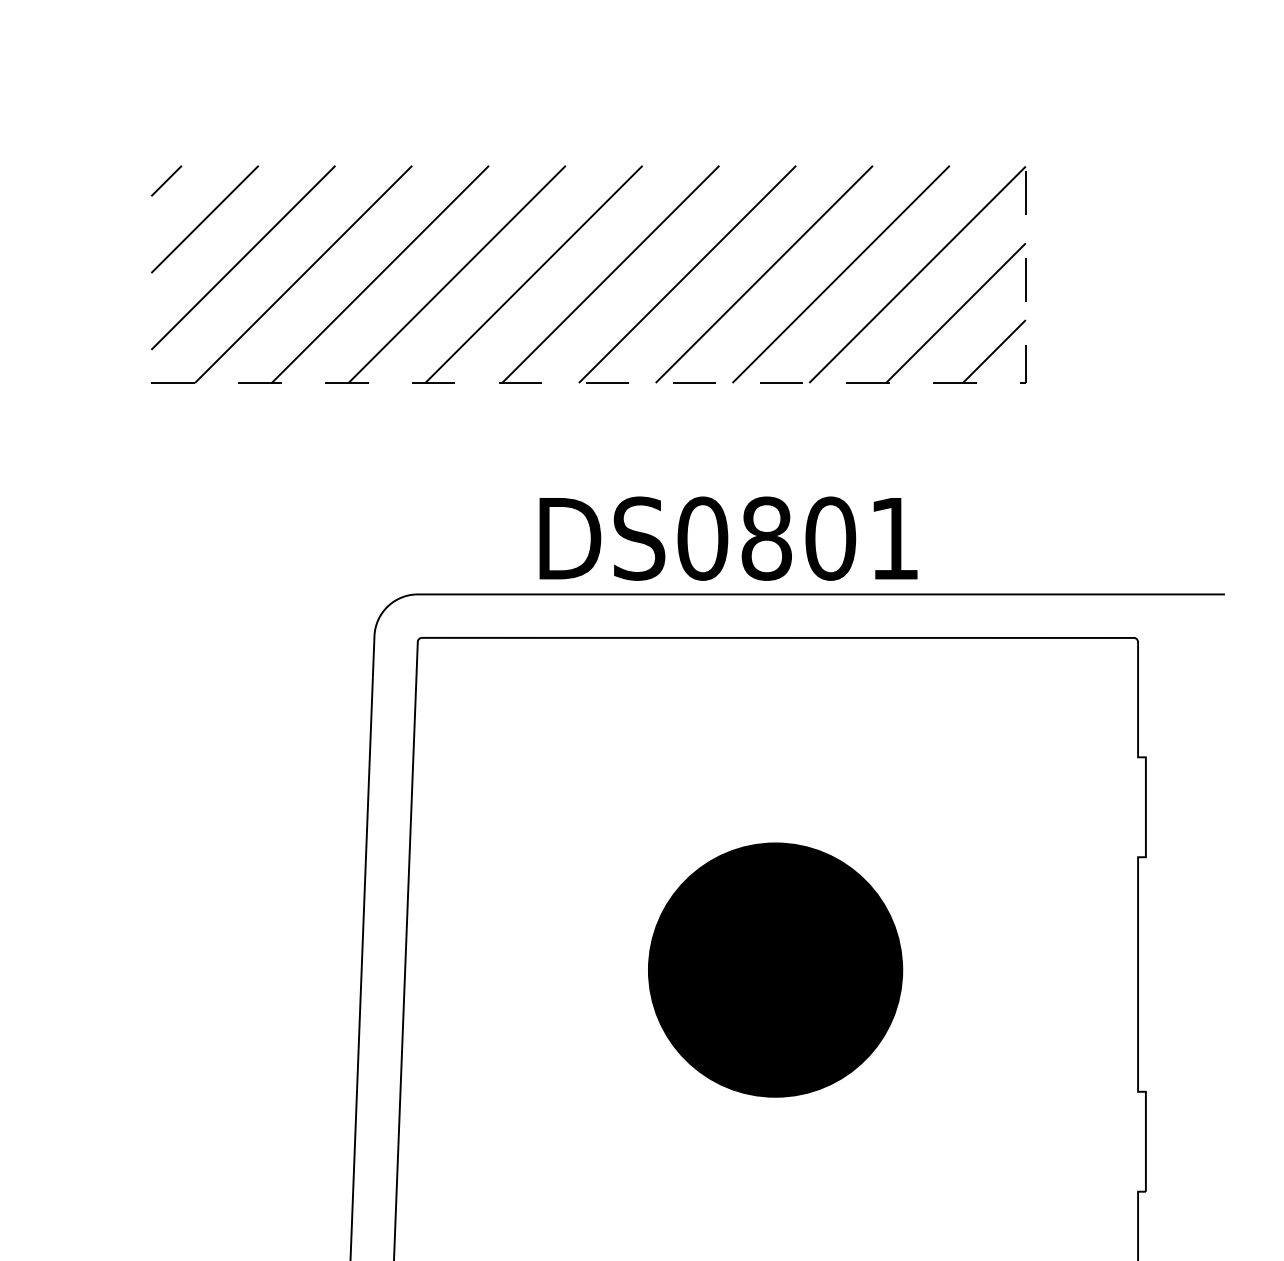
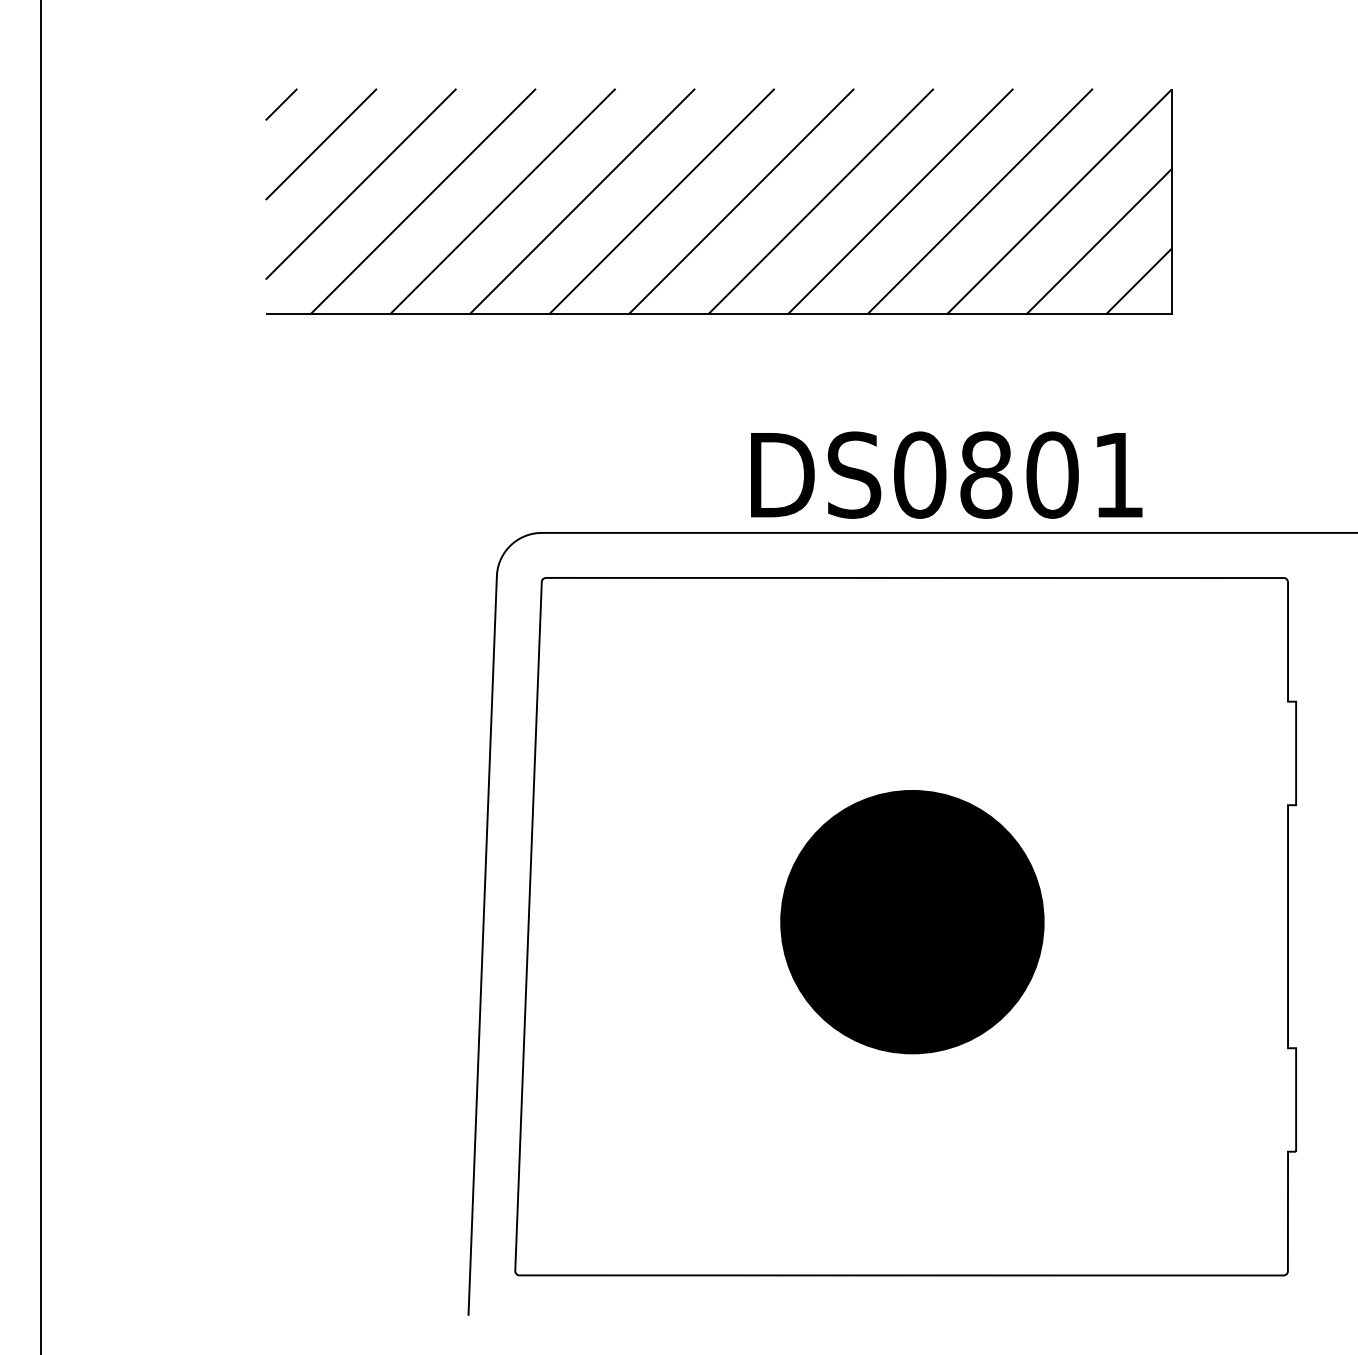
line: (698, 382) -> (832, 313), dashed -> solid
text: (728, 538) -> (946, 474), moved

